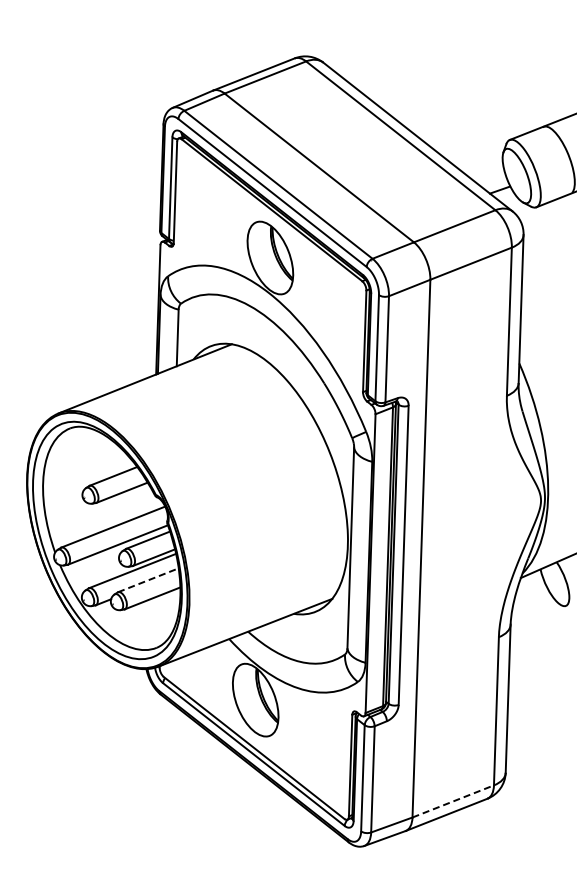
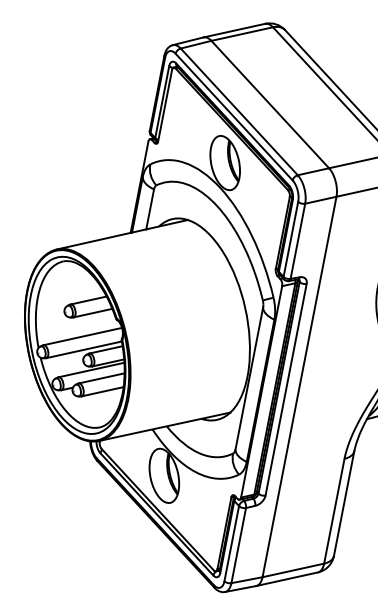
line: (148, 580) -> (101, 378), dashed -> solid
line: (453, 801) -> (293, 570), dashed -> solid

